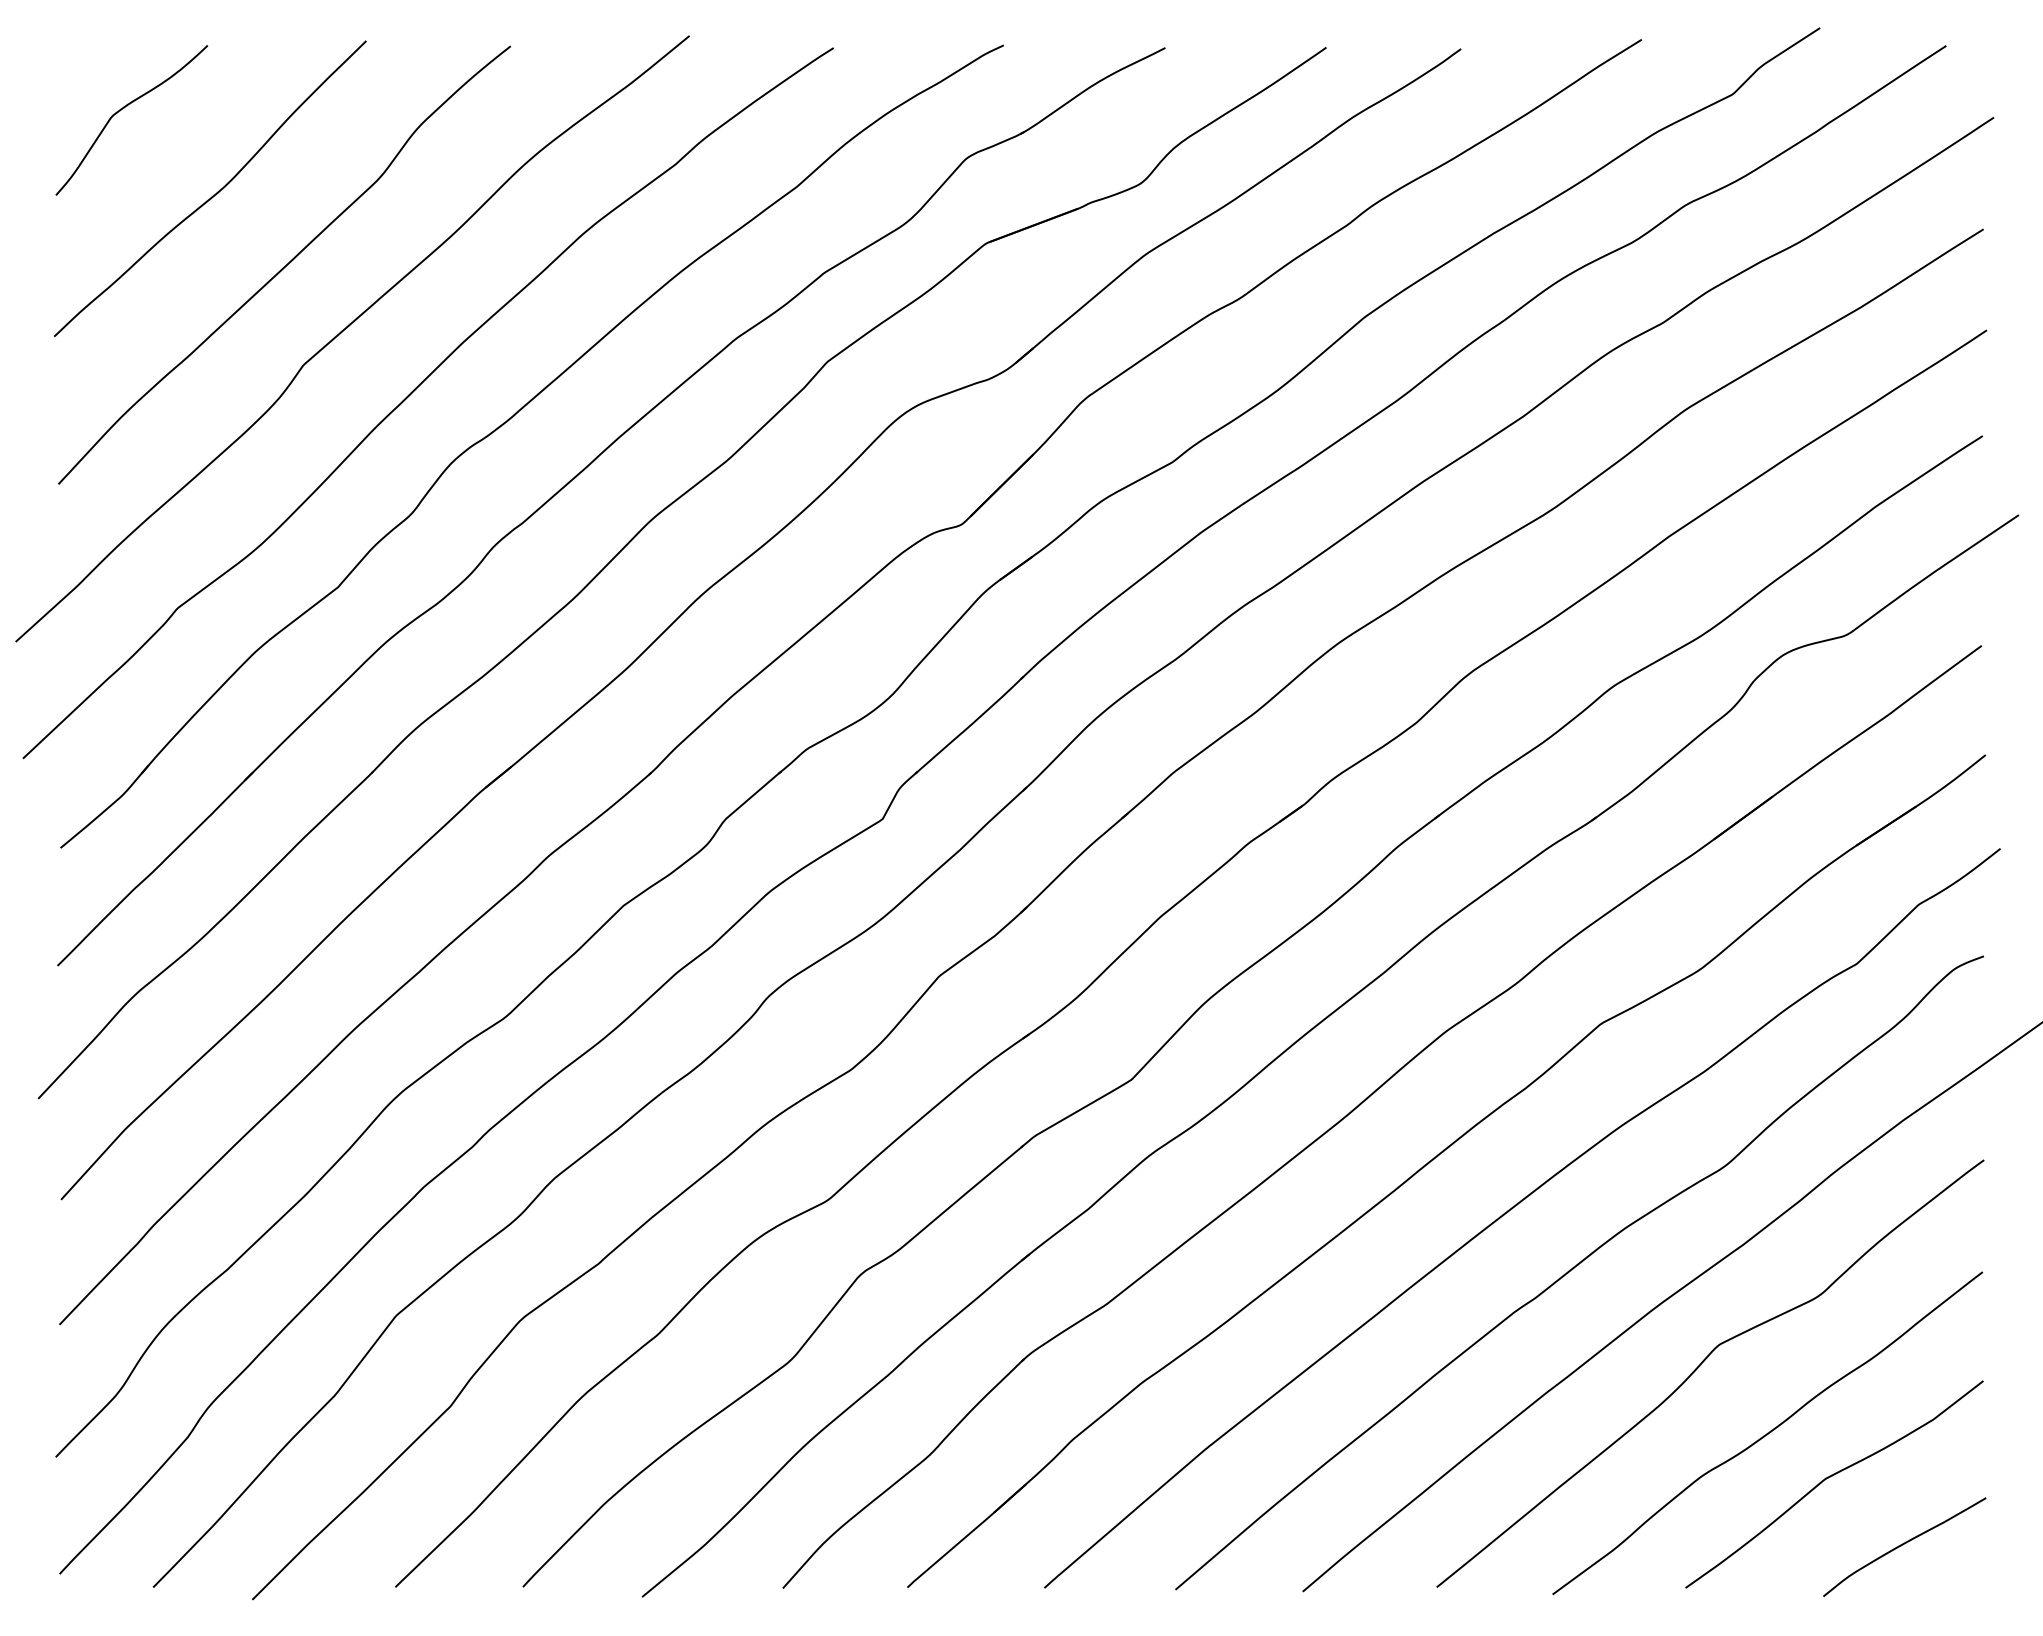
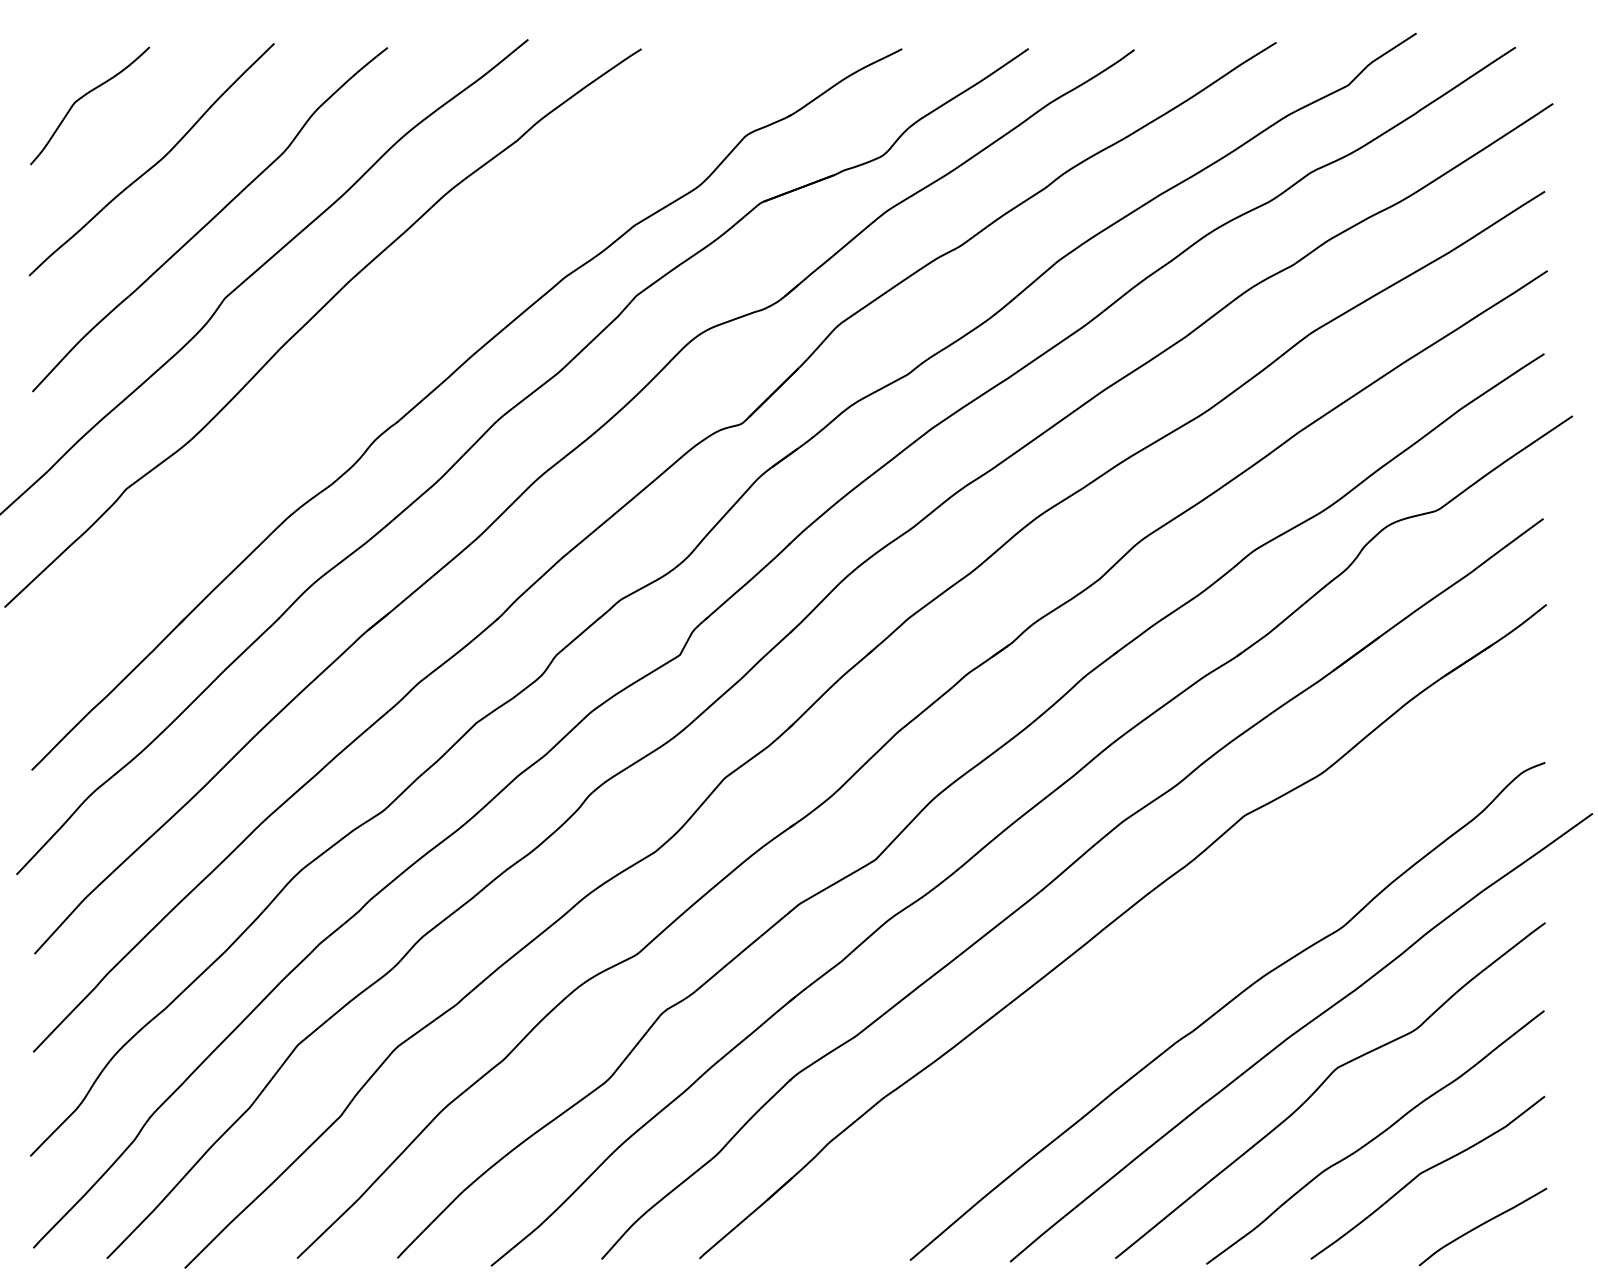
part: (507, 422) -> (385, 343), removed
curve: (1516, 1206) -> (1178, 959), removed

